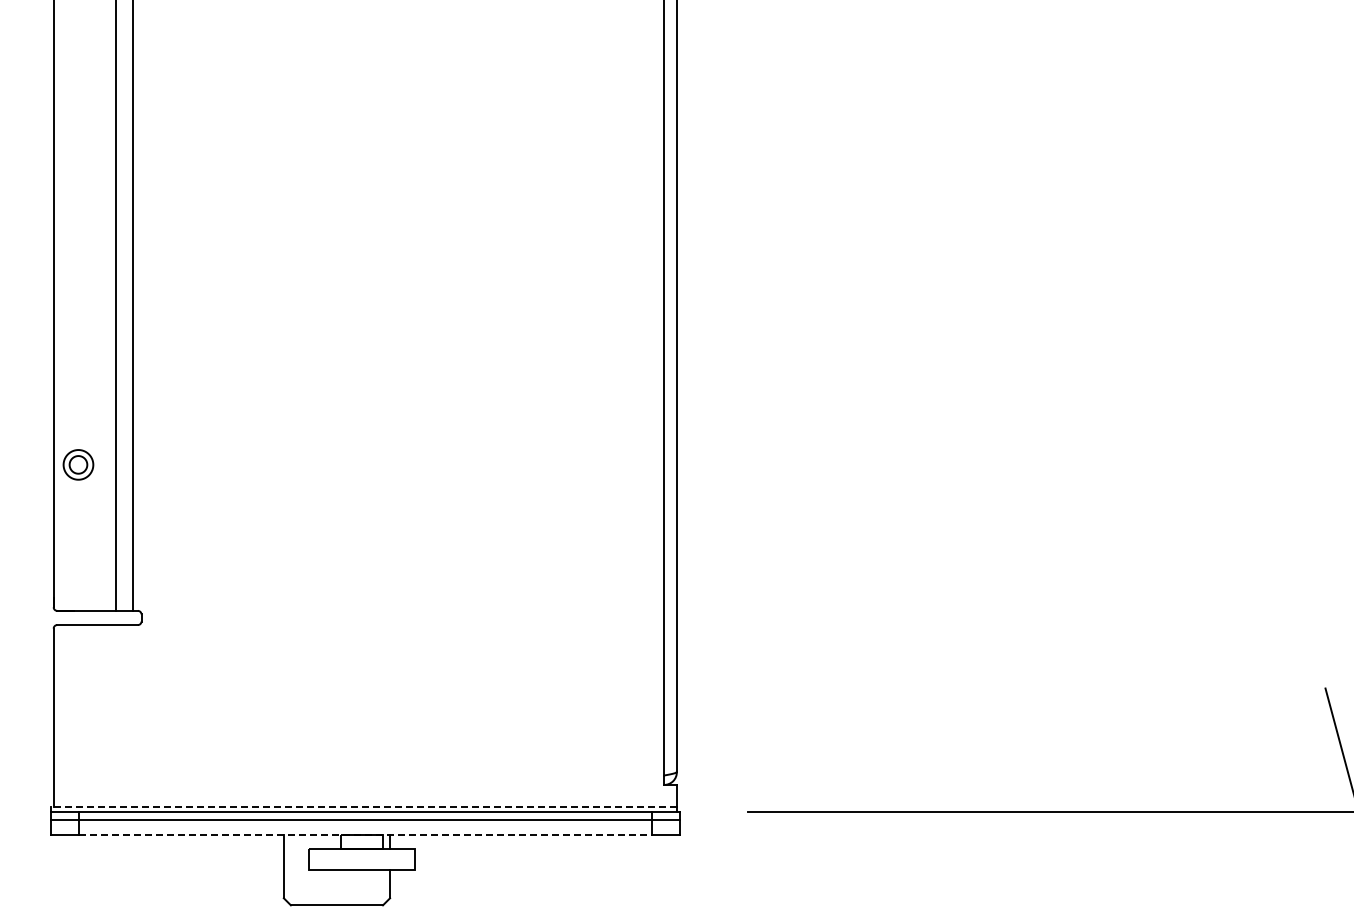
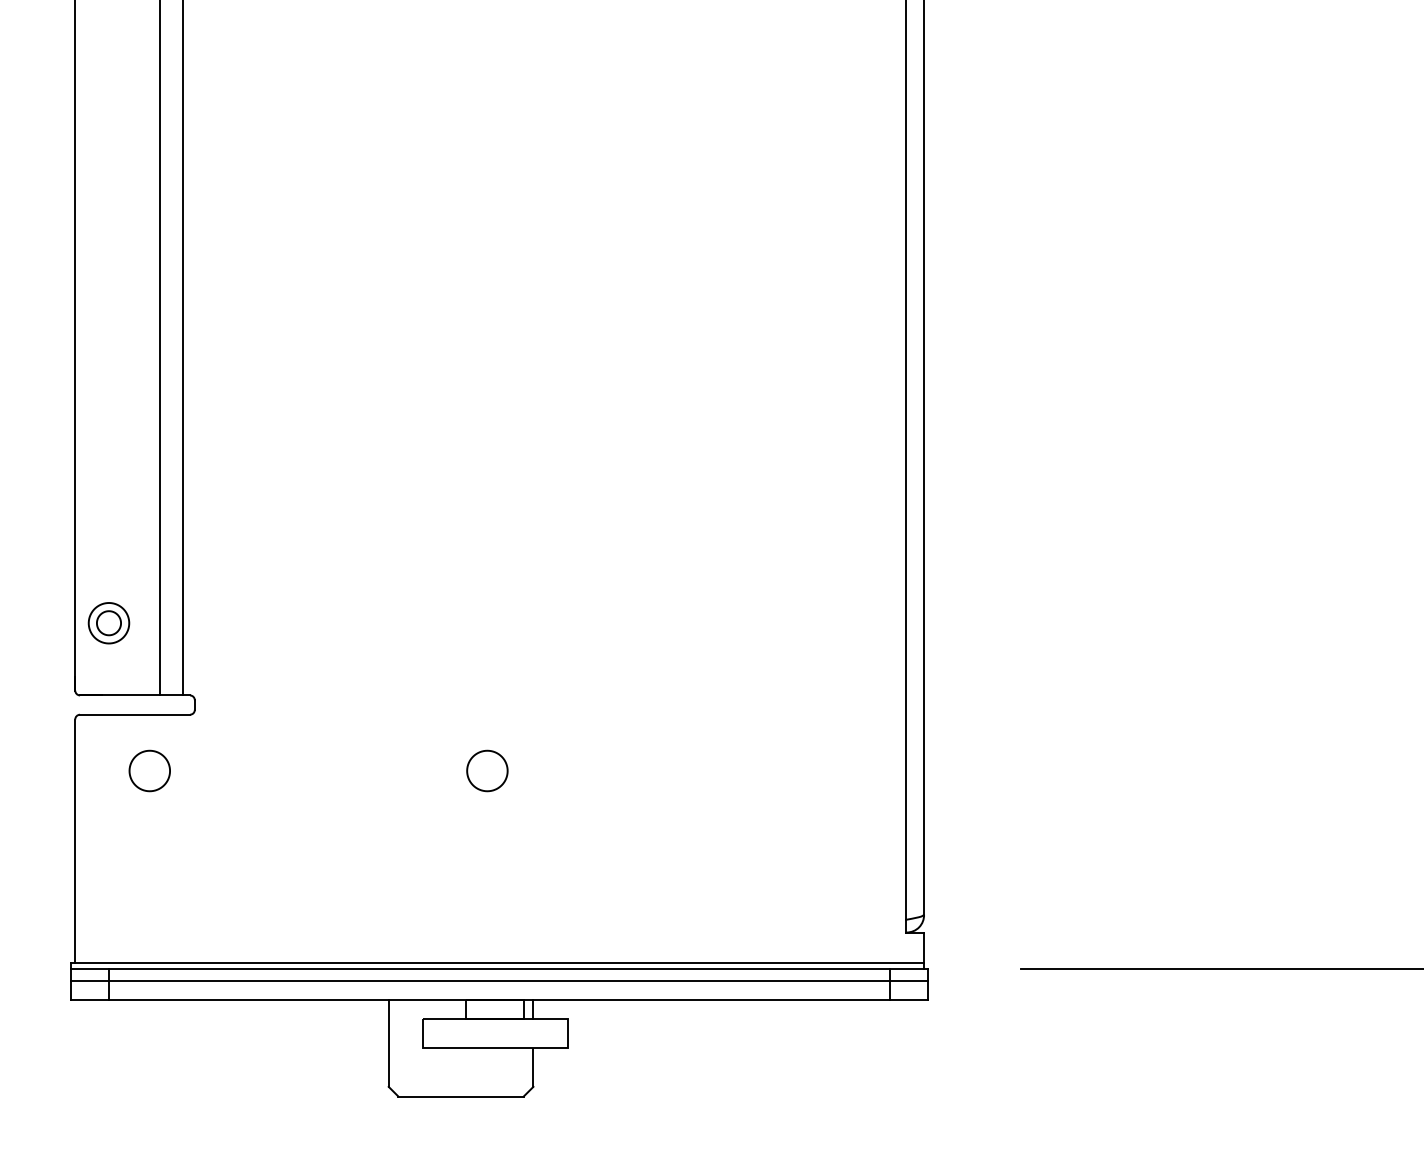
part: (78, 464) -> (109, 622), moved
part: (108, 666) -> (149, 771), added
part: (356, 666) -> (487, 771), added
line: (363, 807) -> (497, 963), dashed -> solid
line: (365, 834) -> (499, 1000), dashed -> solid

